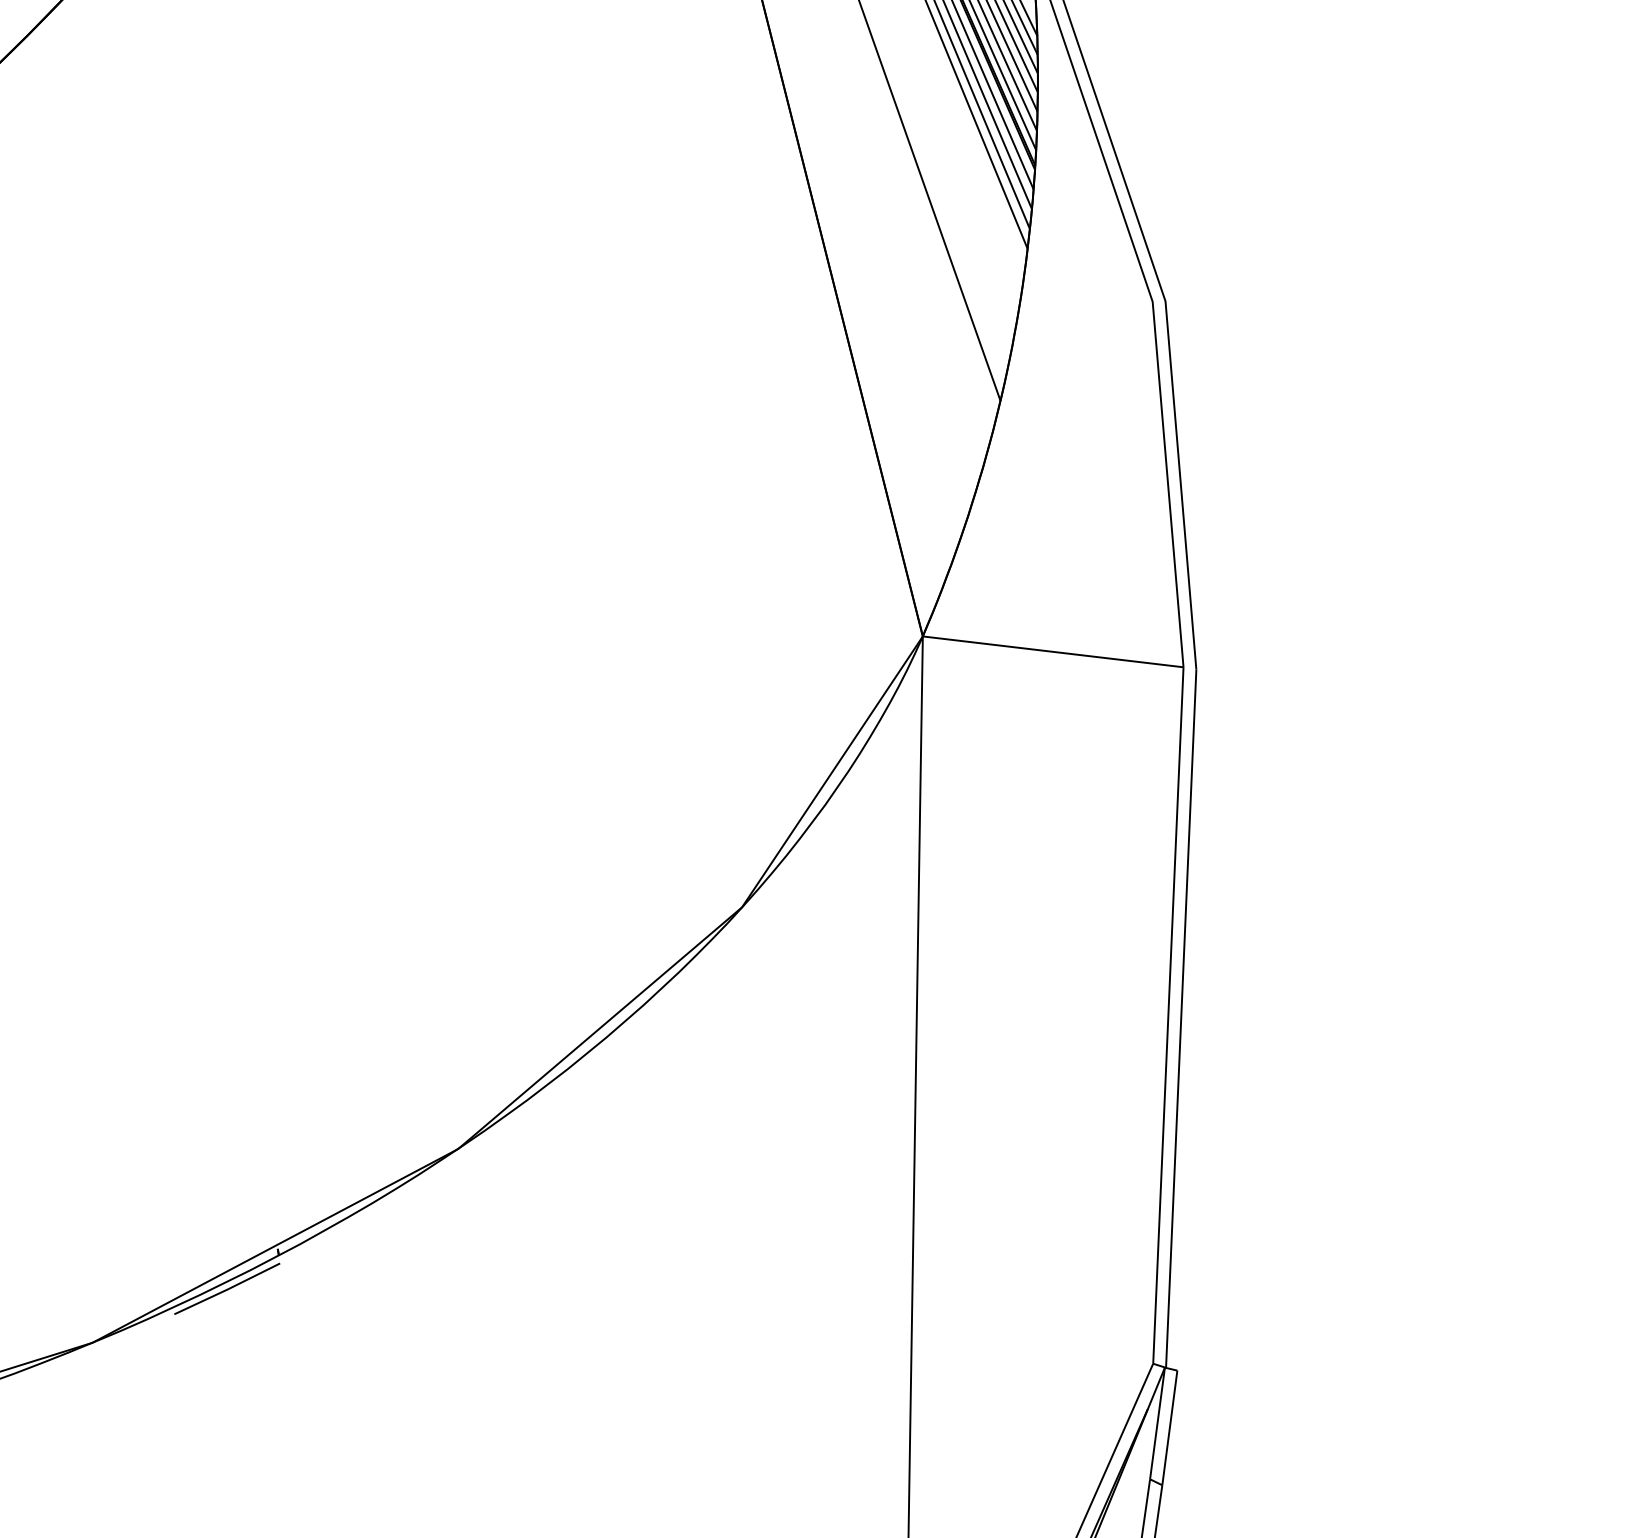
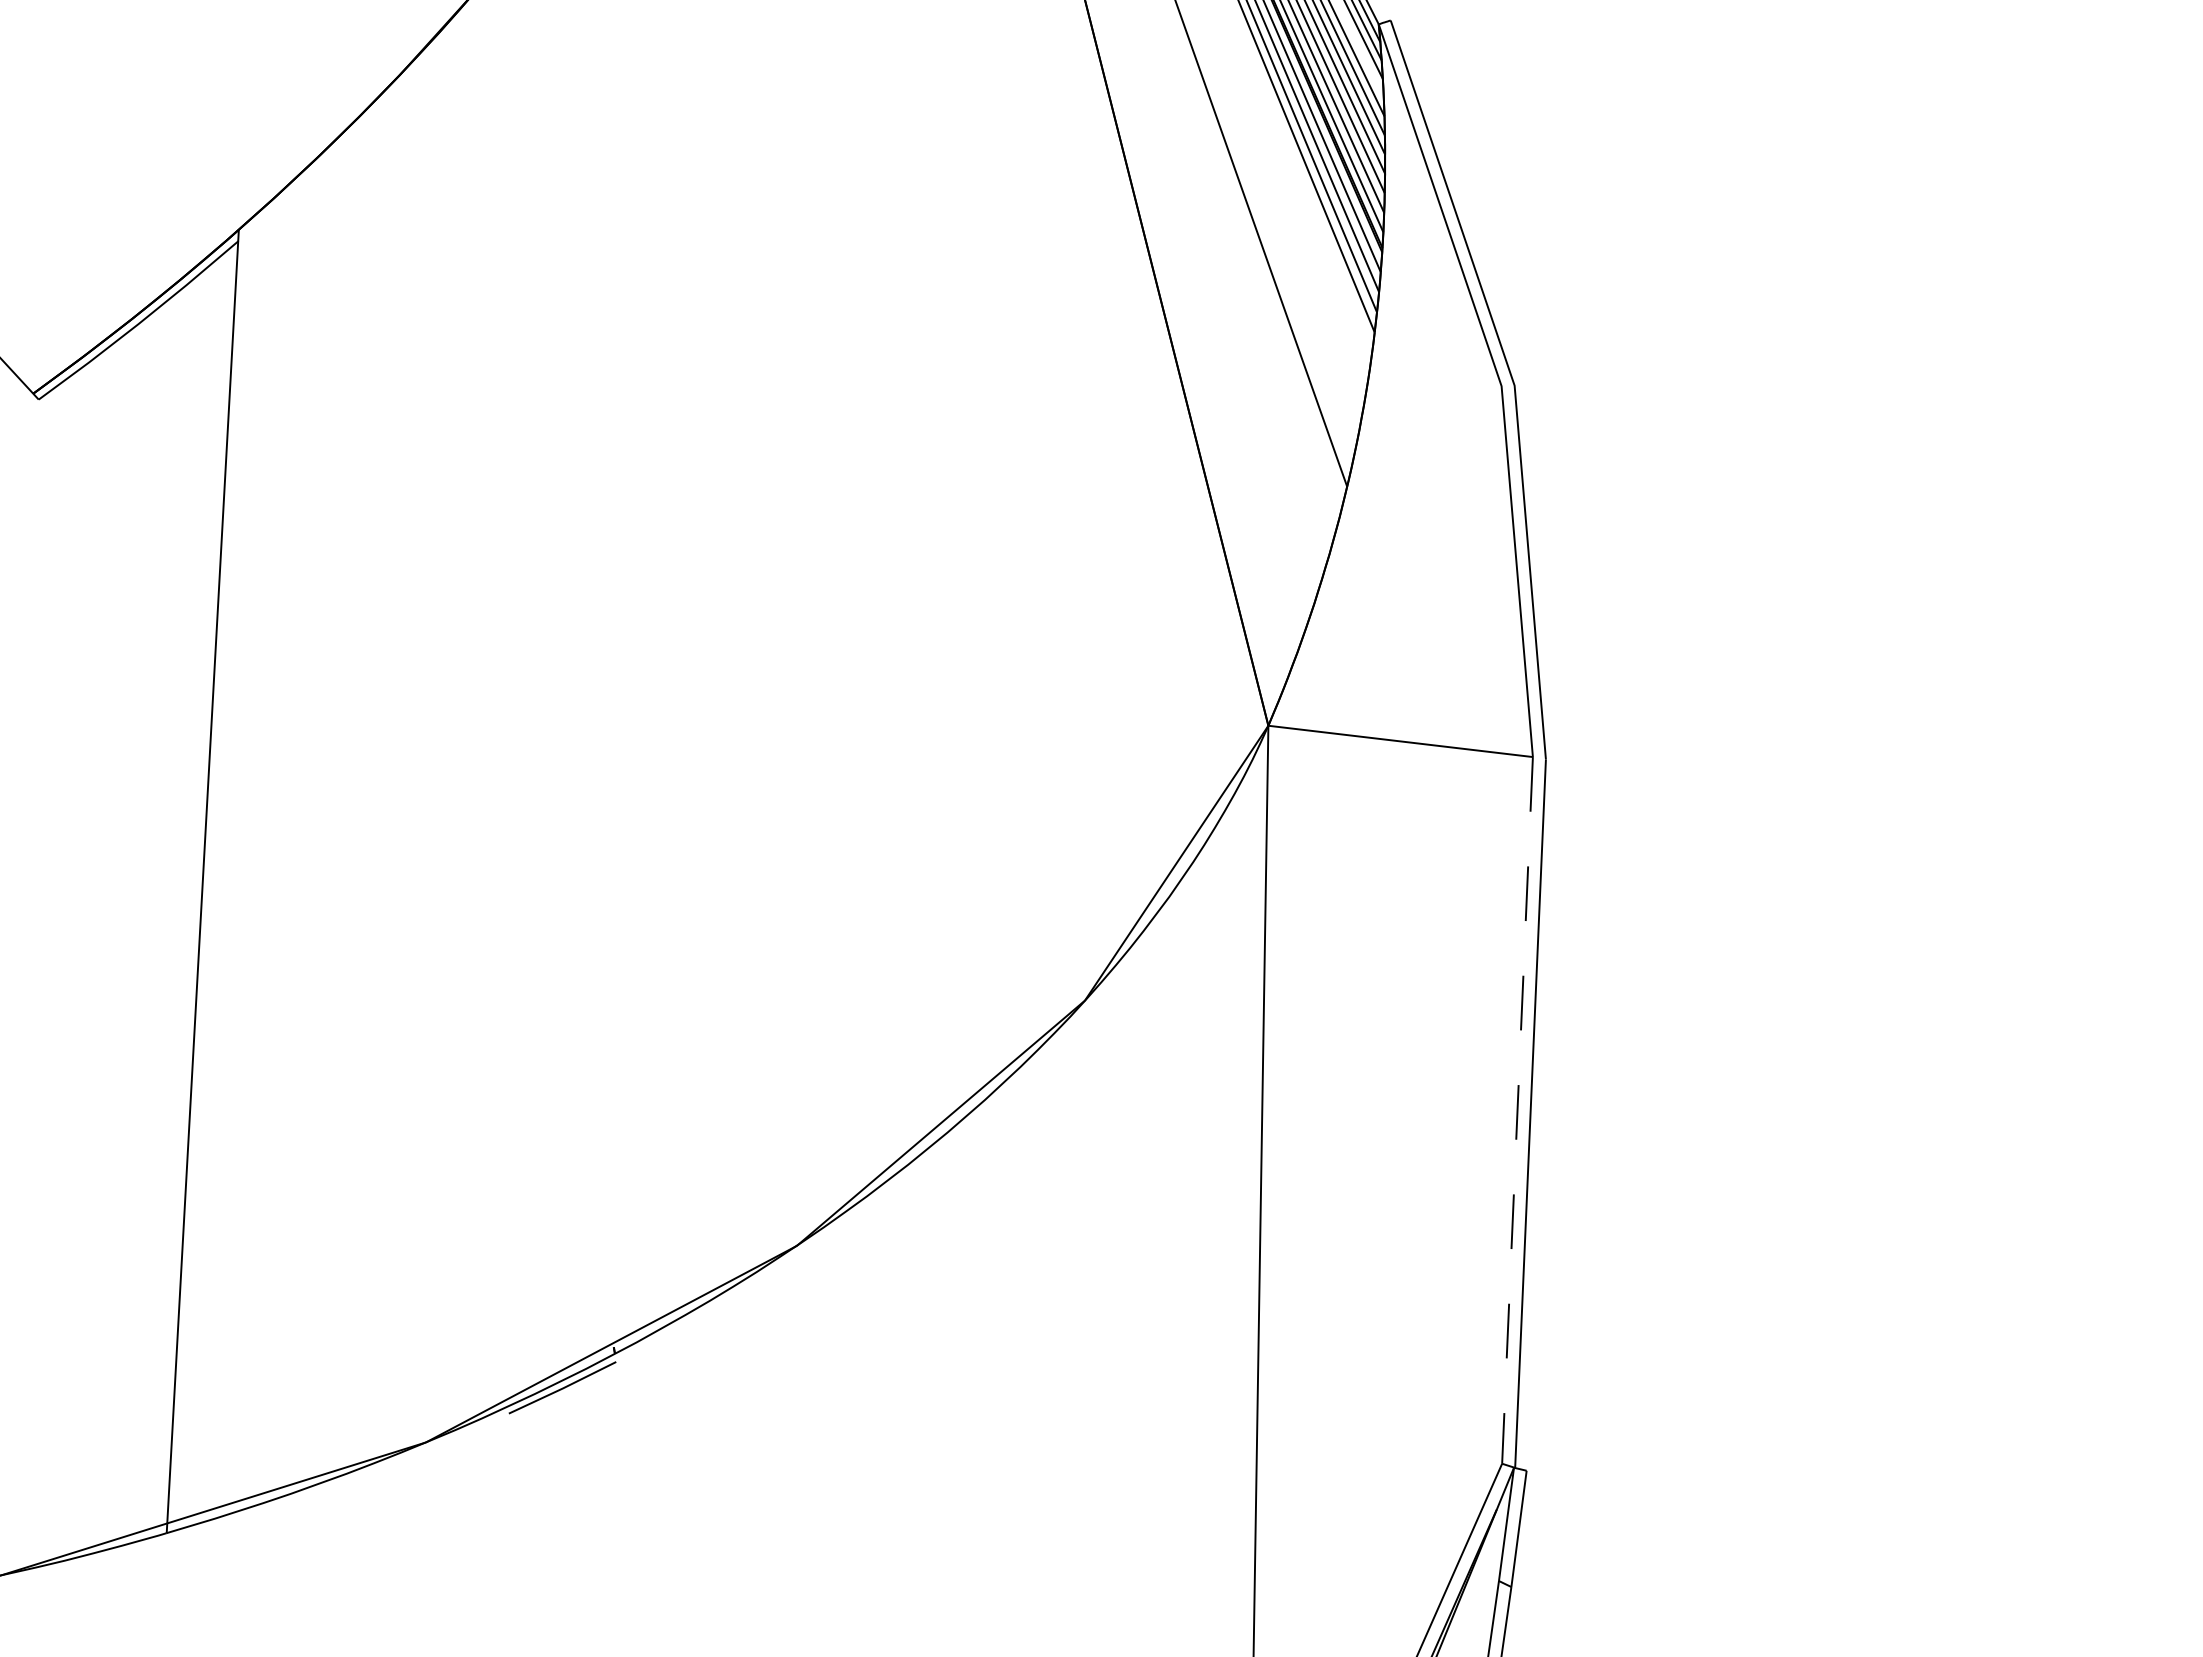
line: (1168, 1015) -> (1517, 1110), solid -> dashed

